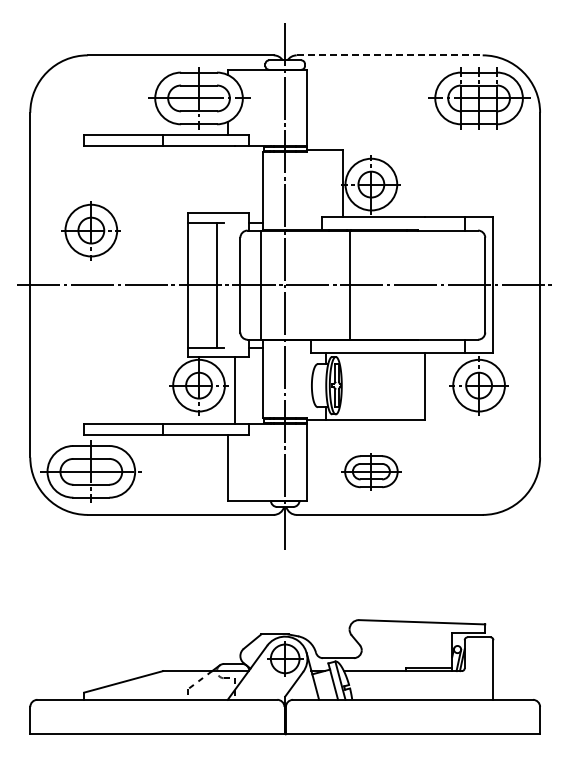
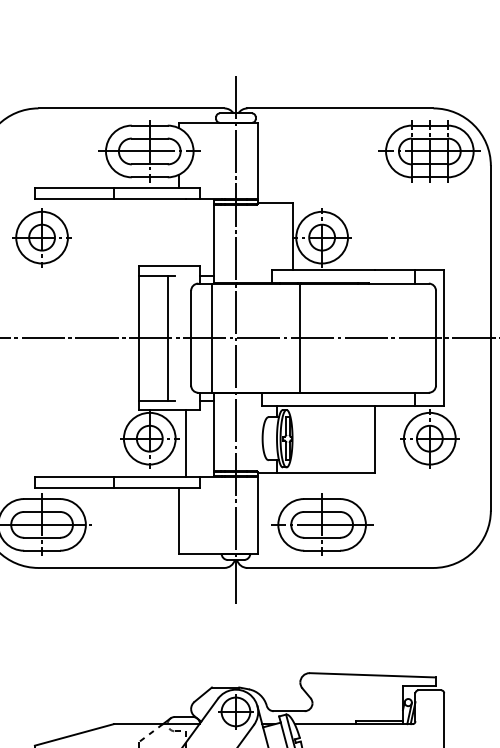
line: (389, 55) -> (340, 108), dashed -> solid
part: (90, 230) -> (41, 237), moved
part: (371, 471) -> (322, 524), size x1.67

